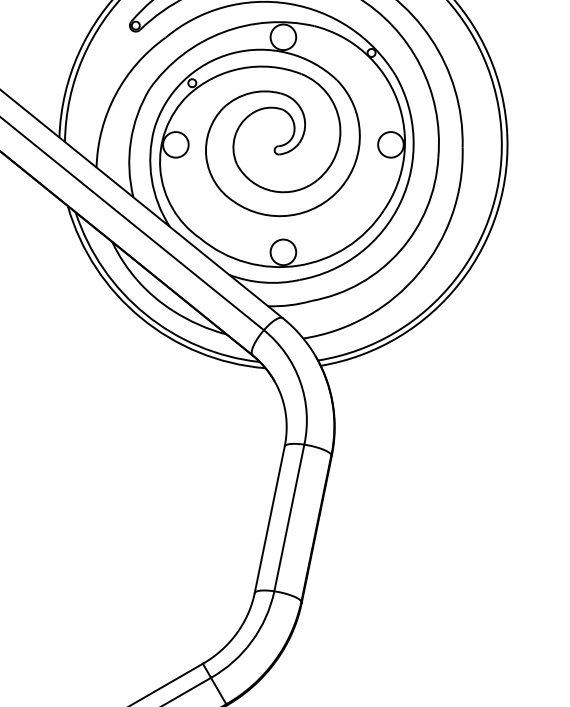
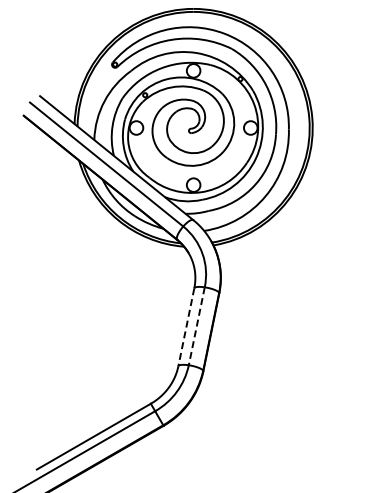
line: (288, 518) -> (196, 326), solid -> dashed
line: (269, 520) -> (186, 327), solid -> dashed

